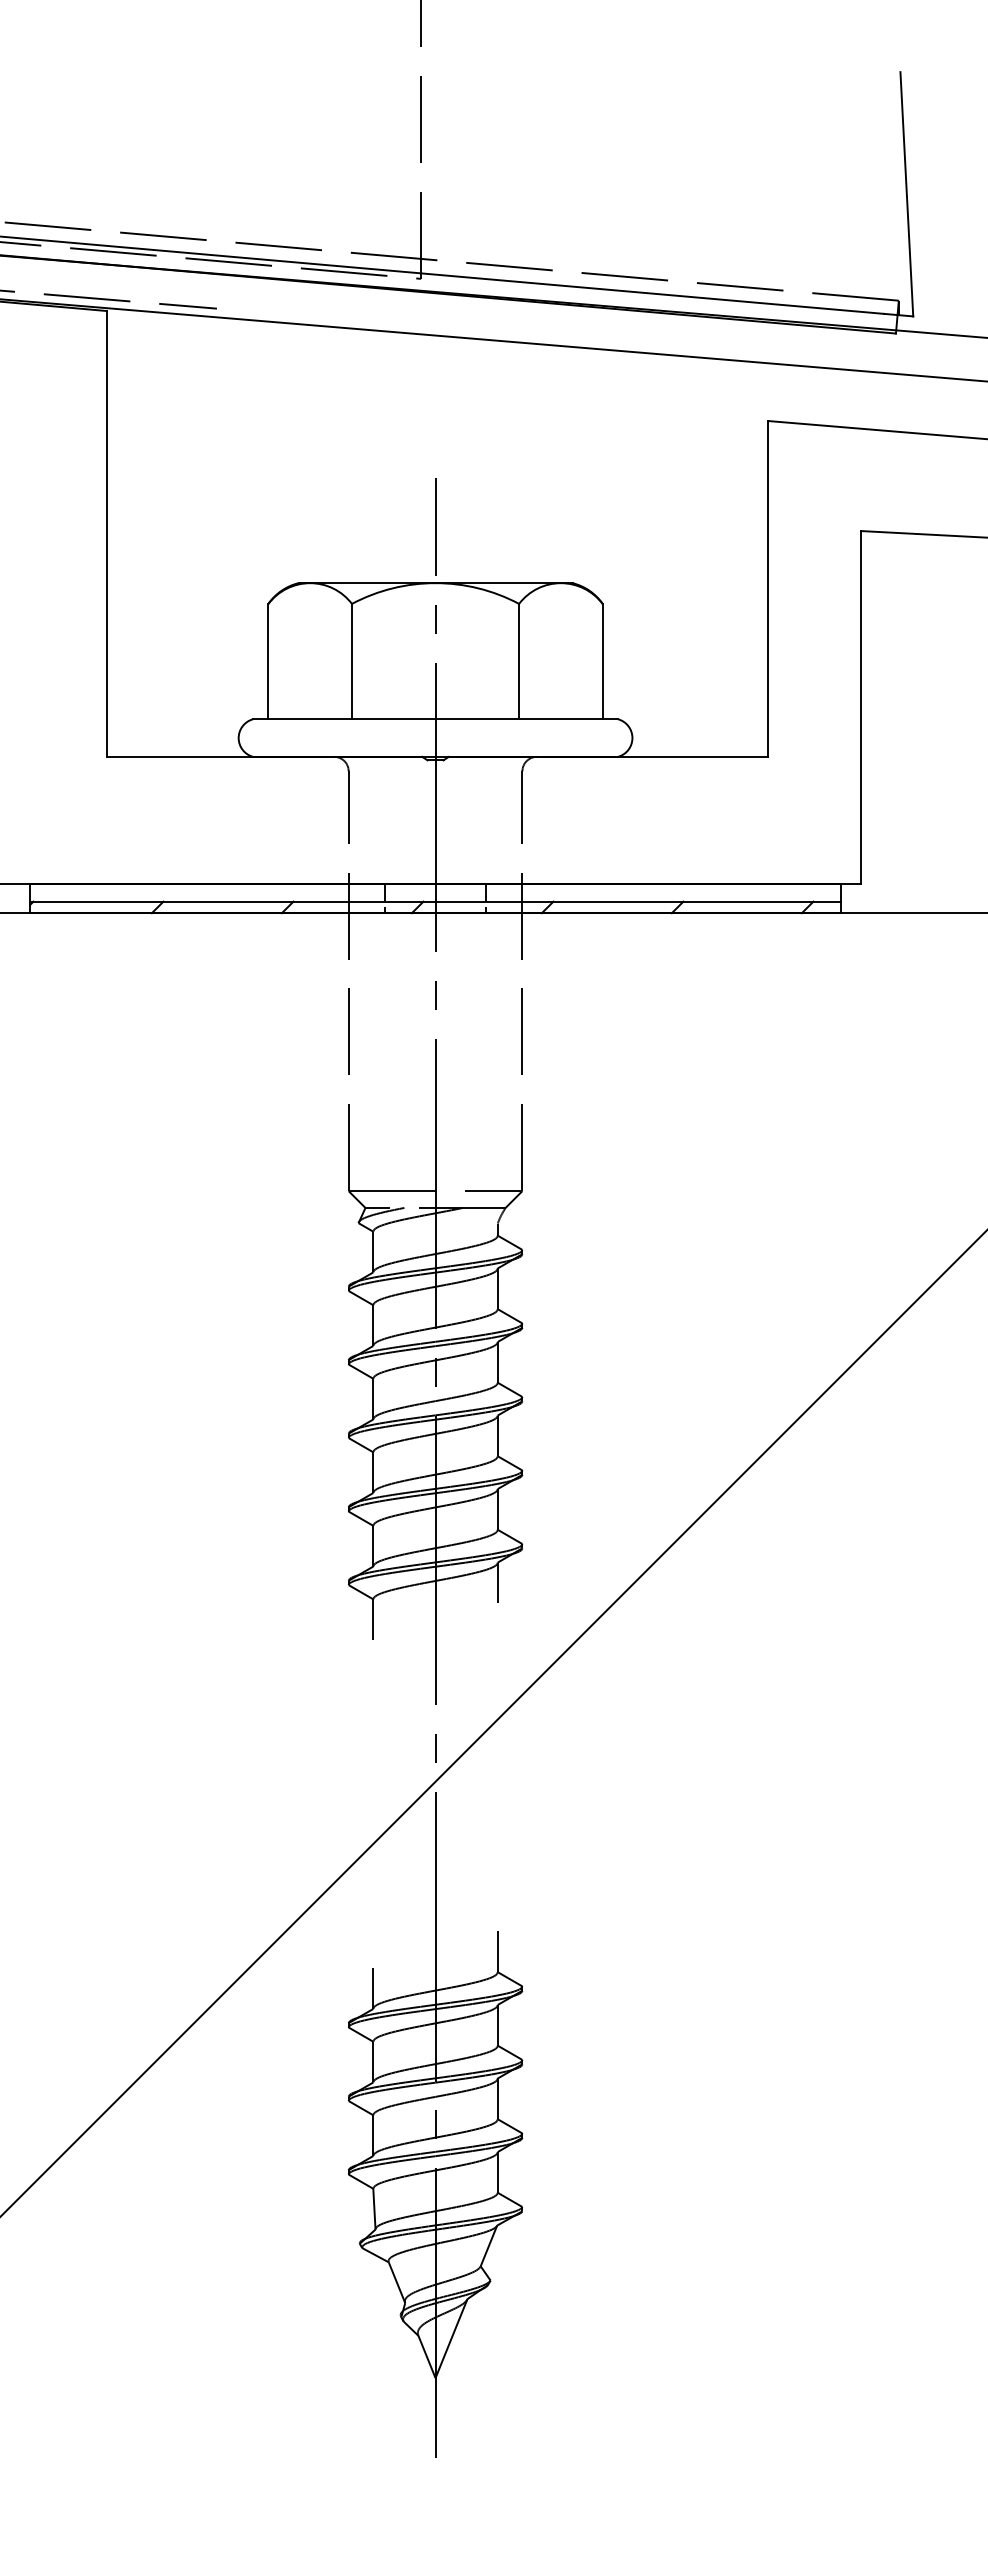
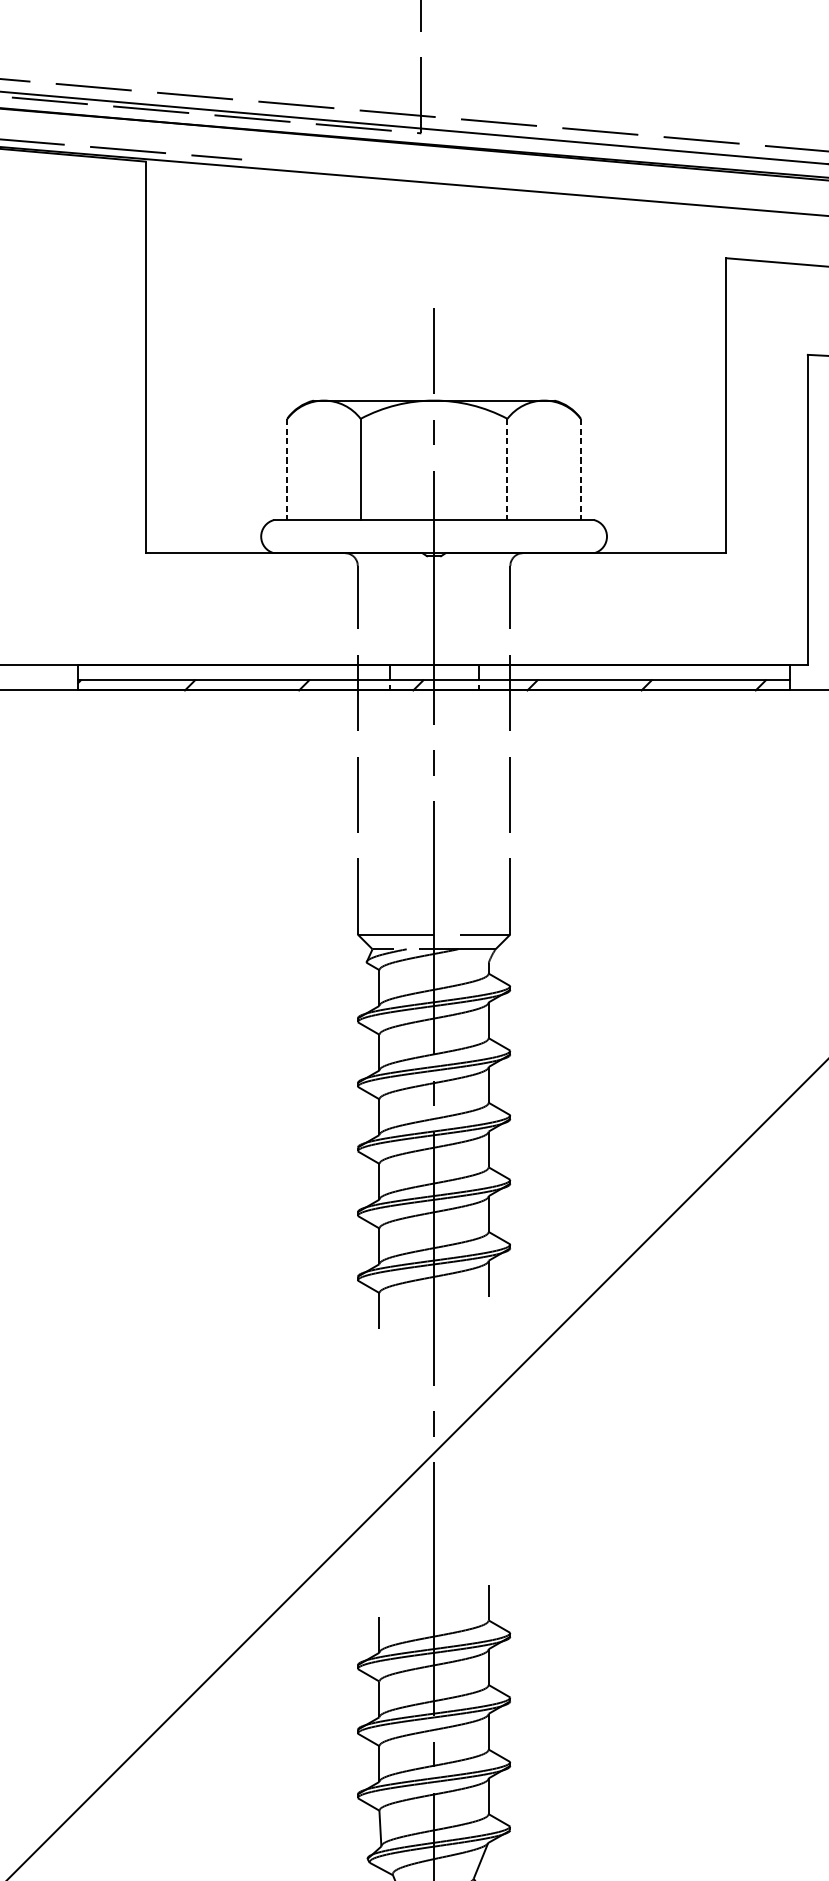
line: (268, 661) -> (287, 469), solid -> dashed
line: (519, 661) -> (507, 469), solid -> dashed
line: (602, 661) -> (580, 469), solid -> dashed

